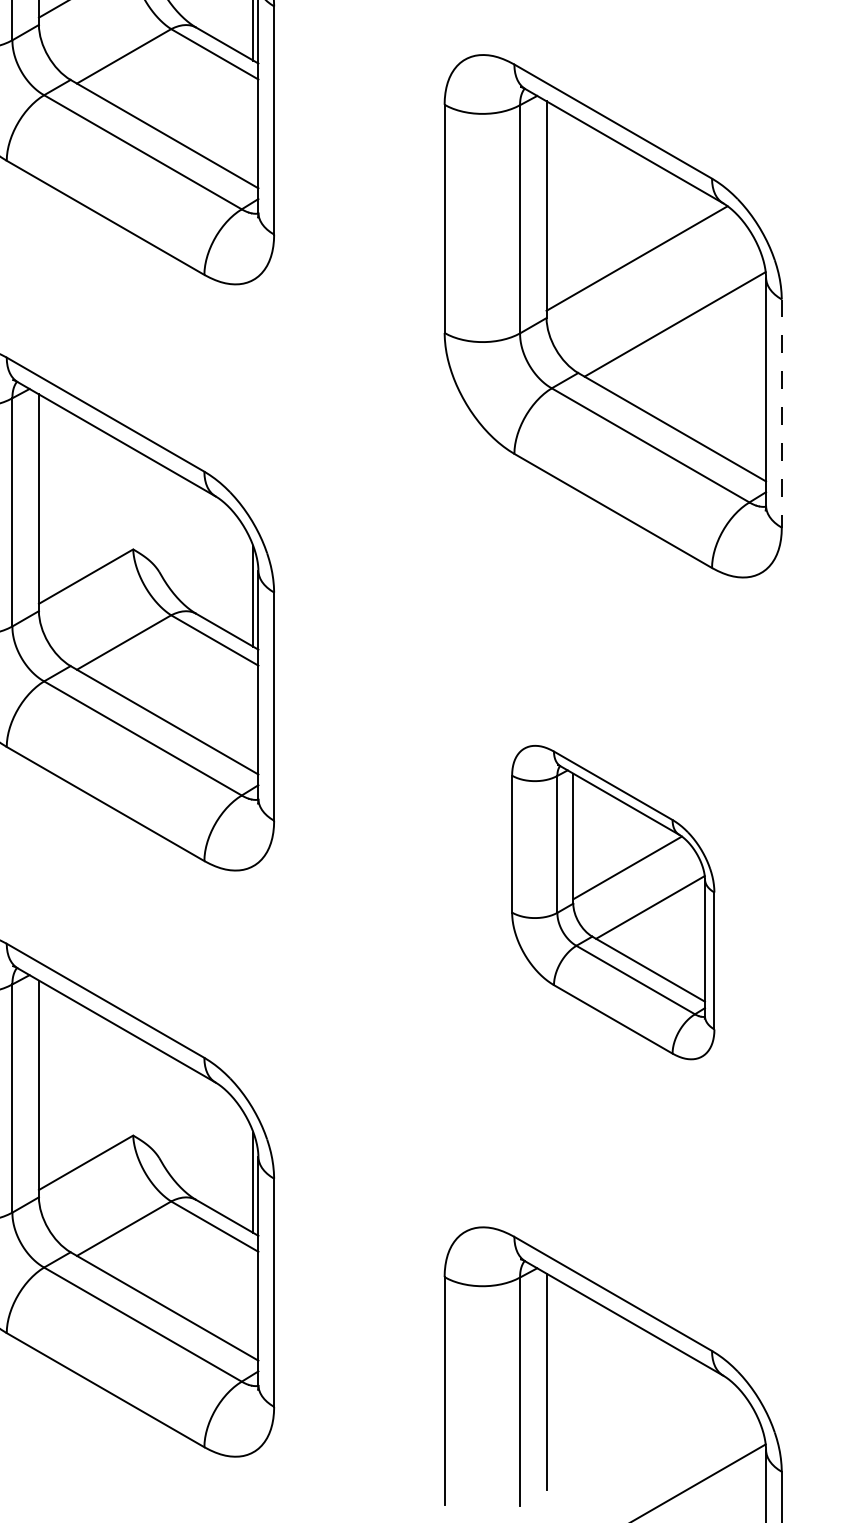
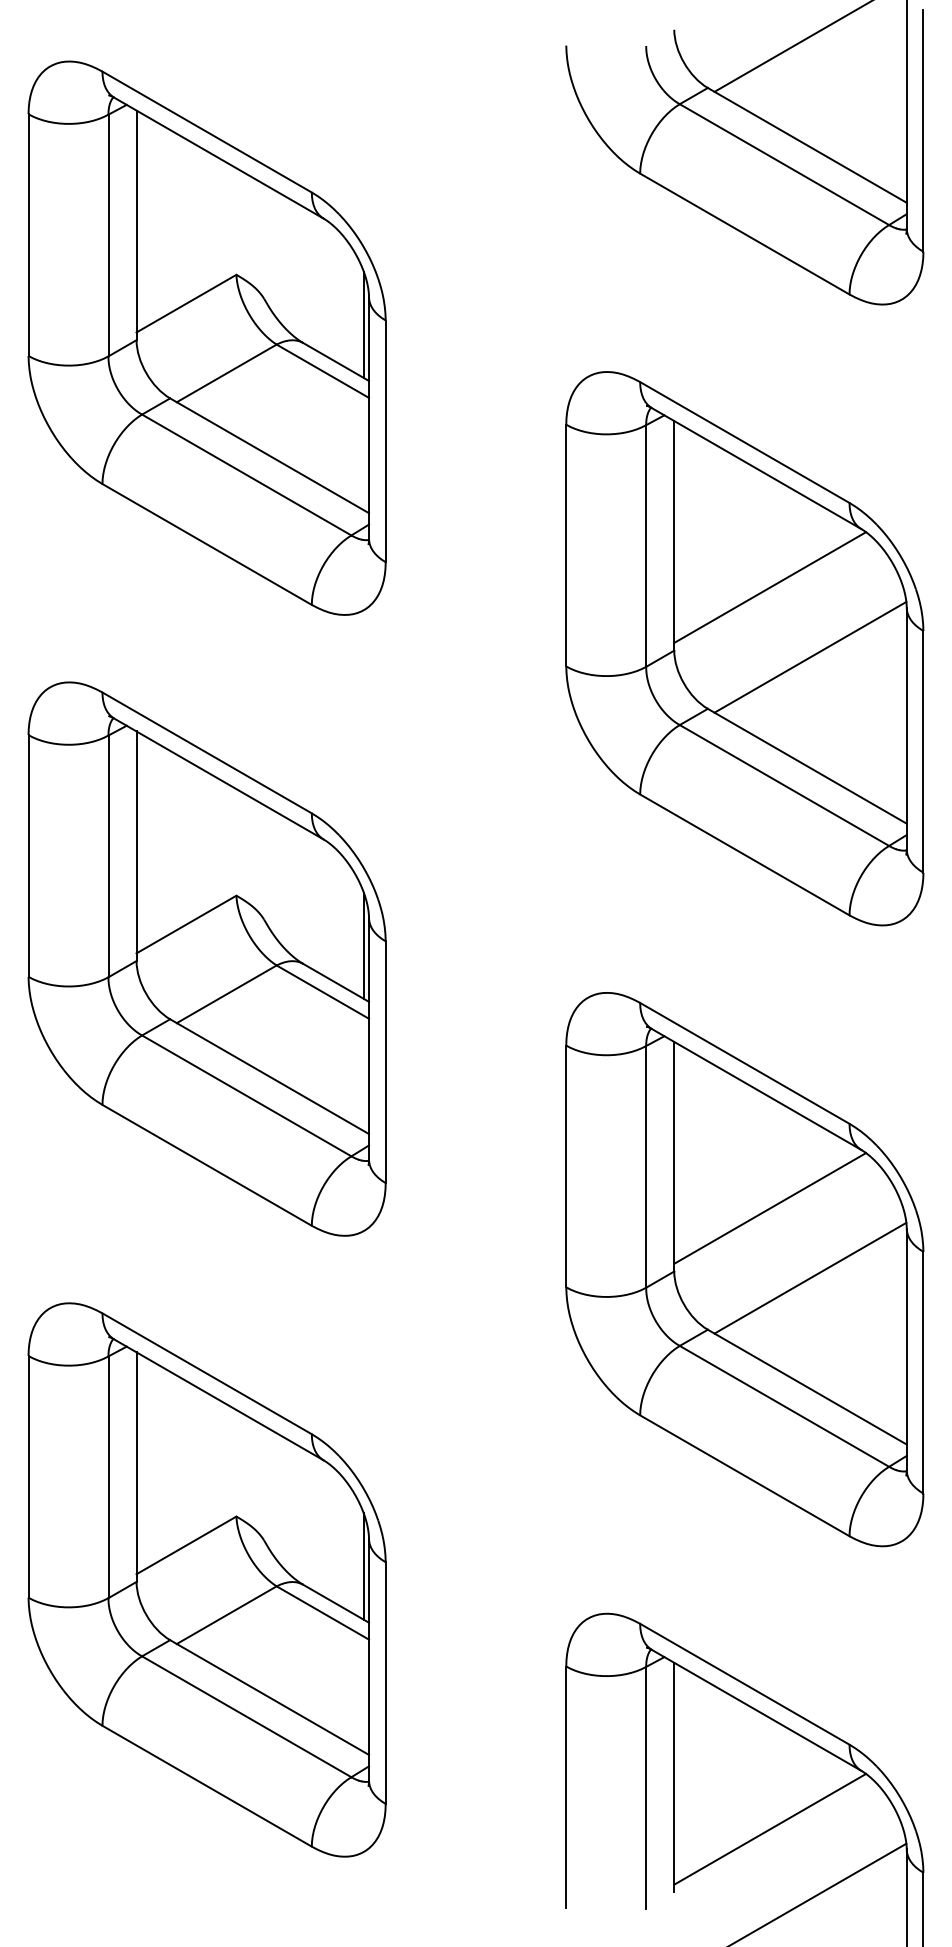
line: (781, 413) -> (923, 751), dashed -> solid
part: (612, 902) -> (744, 1269), size x1.67
line: (637, 1430) -> (770, 1828), added

